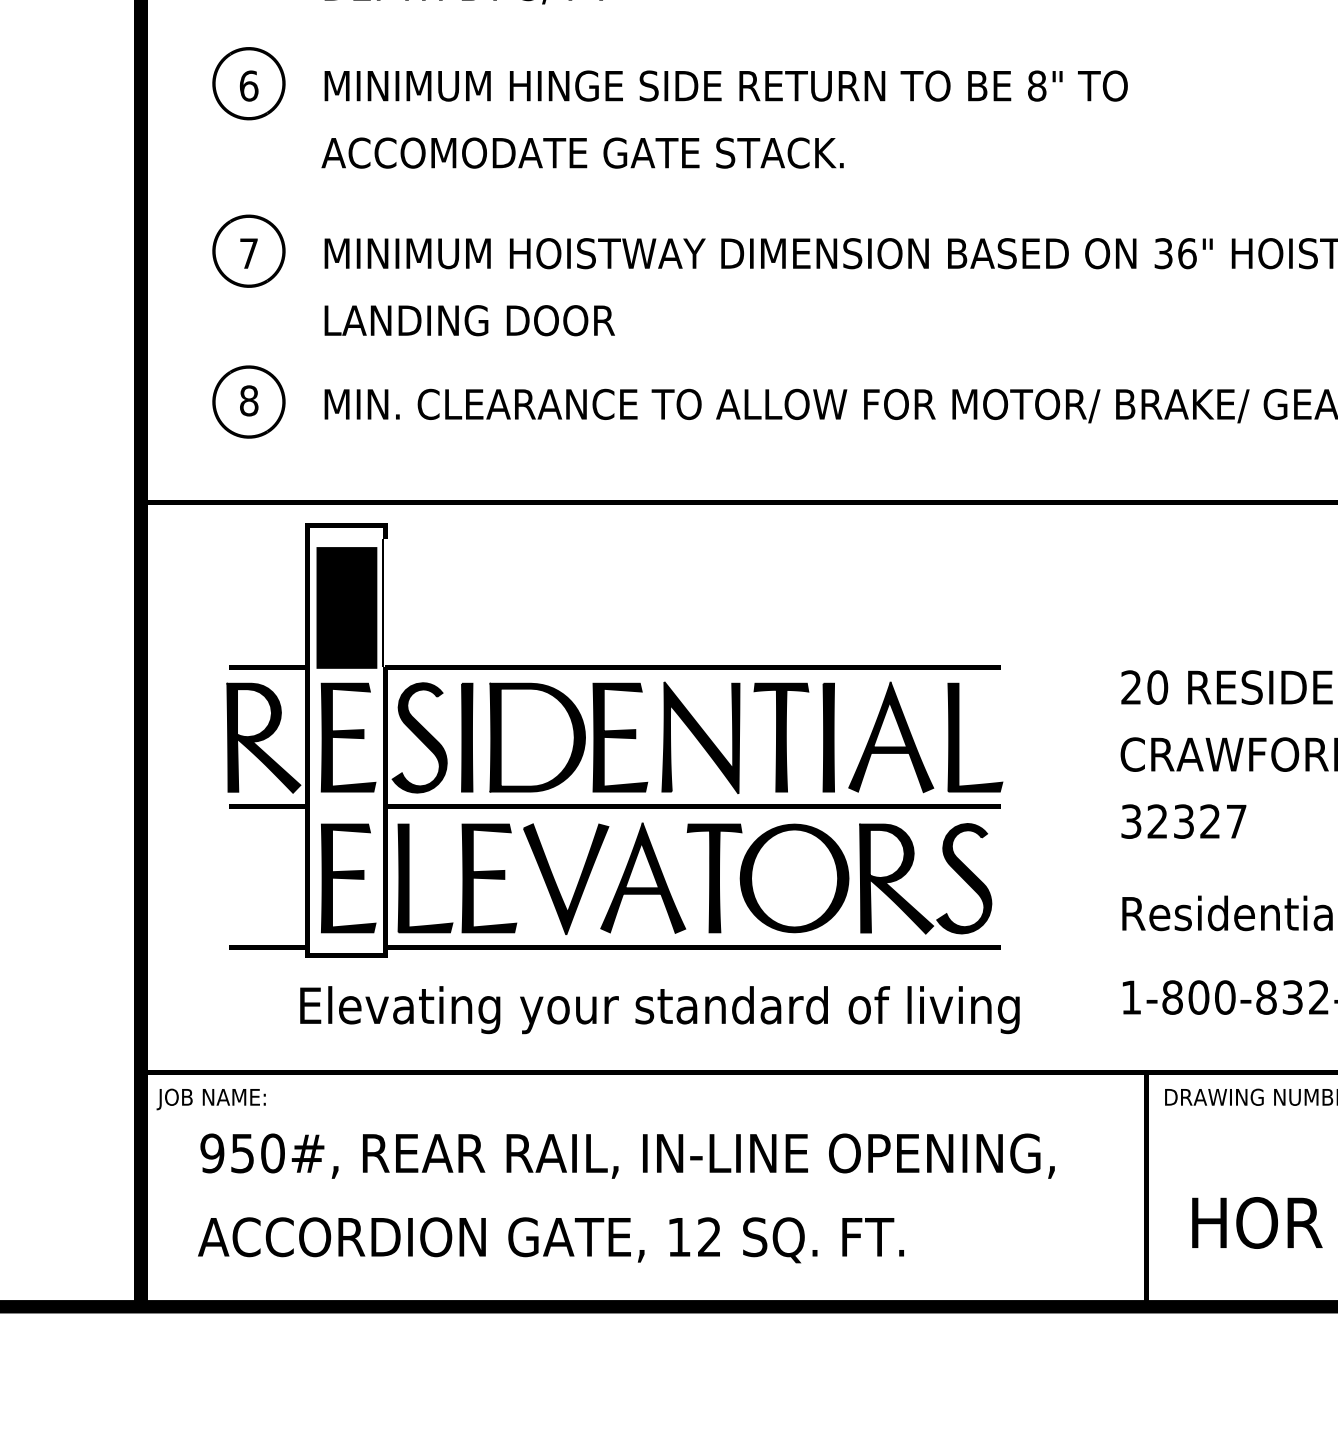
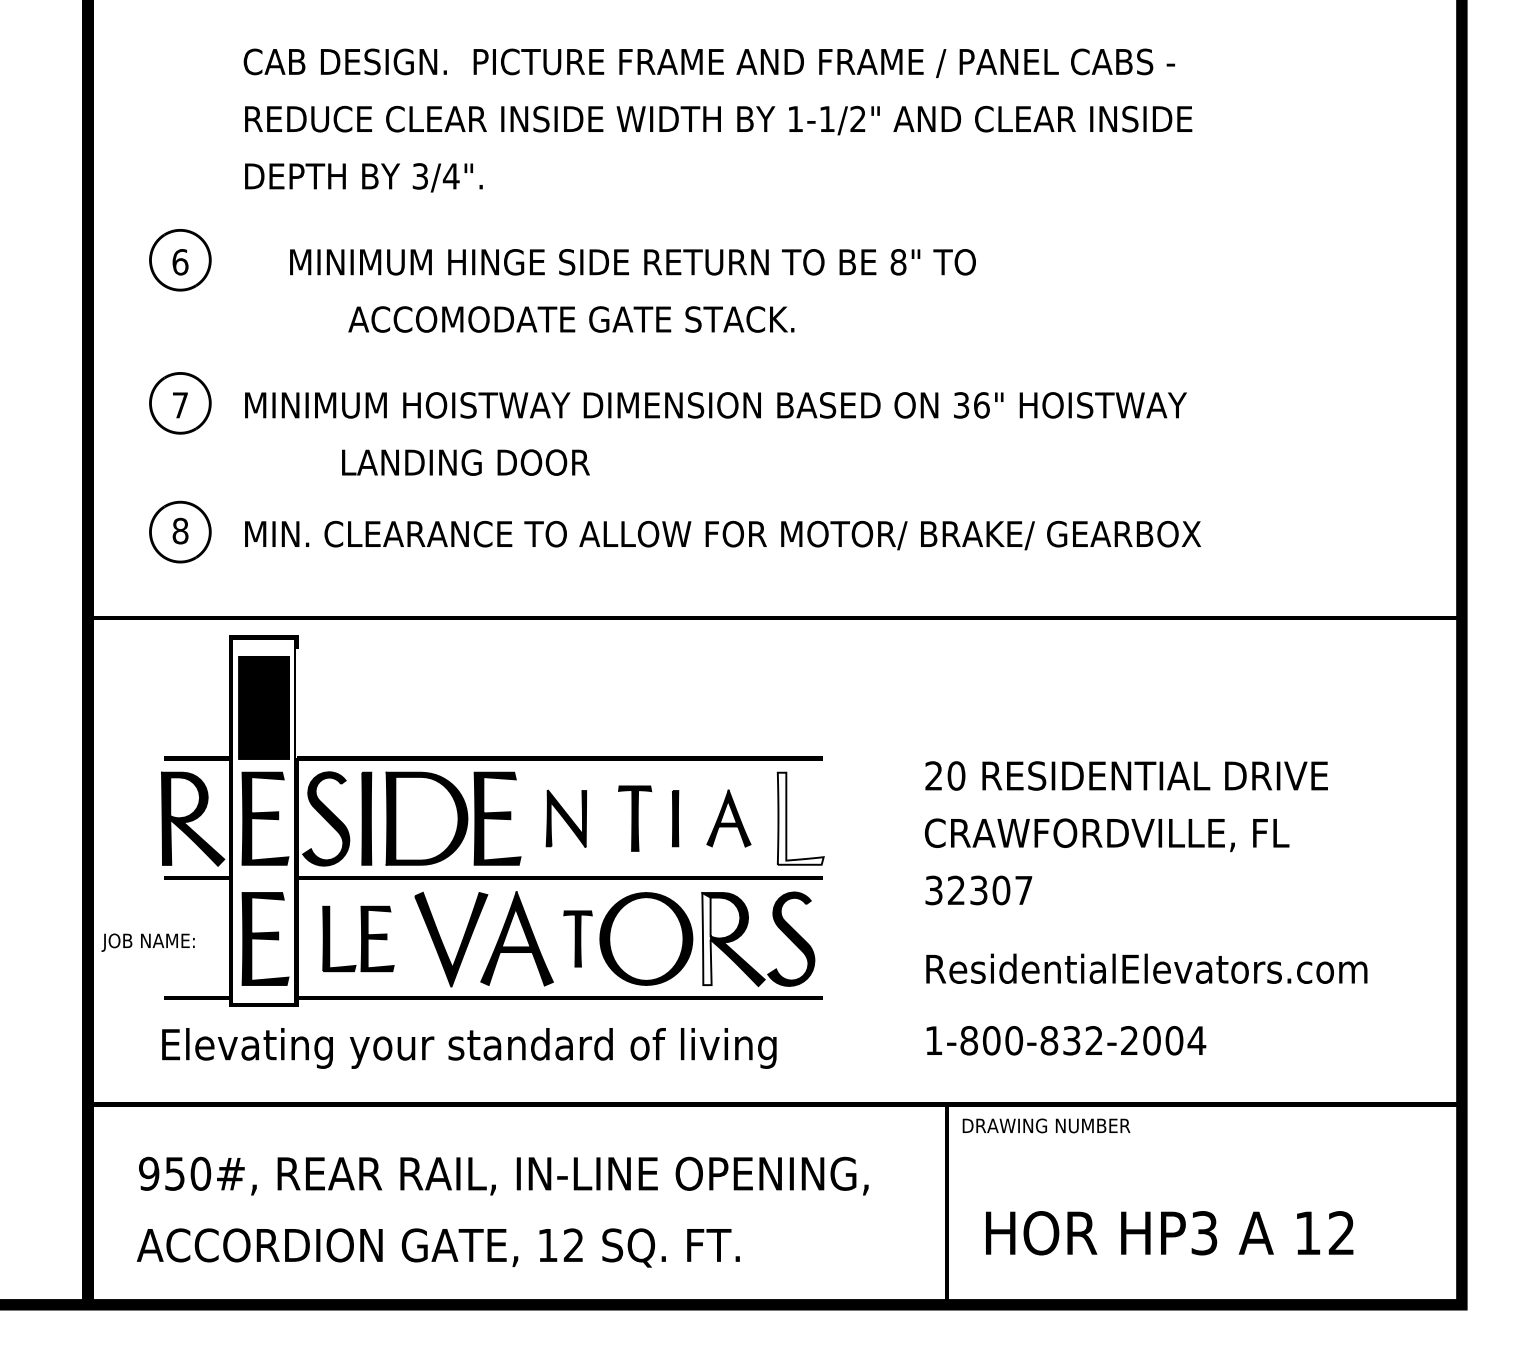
text: (725, 86) -> (632, 262), moved
text: (582, 153) -> (571, 319), moved
text: (469, 320) -> (465, 462), moved
part: (701, 737) -> (566, 818), size x0.6
part: (780, 737) -> (634, 818), size x0.7
part: (828, 737) -> (675, 818), size x0.6
part: (890, 737) -> (728, 818), size x0.6
fill: (975, 737) -> (800, 818), removed
text: (1210, 821) -> (1001, 890), 32327 -> 32307
part: (457, 877) -> (358, 938), size x0.7
part: (713, 877) -> (577, 938), size x0.6
fill: (864, 879) -> (706, 939), removed
text: (660, 1010) -> (469, 1048), moved
text: (210, 1099) -> (147, 942), moved

